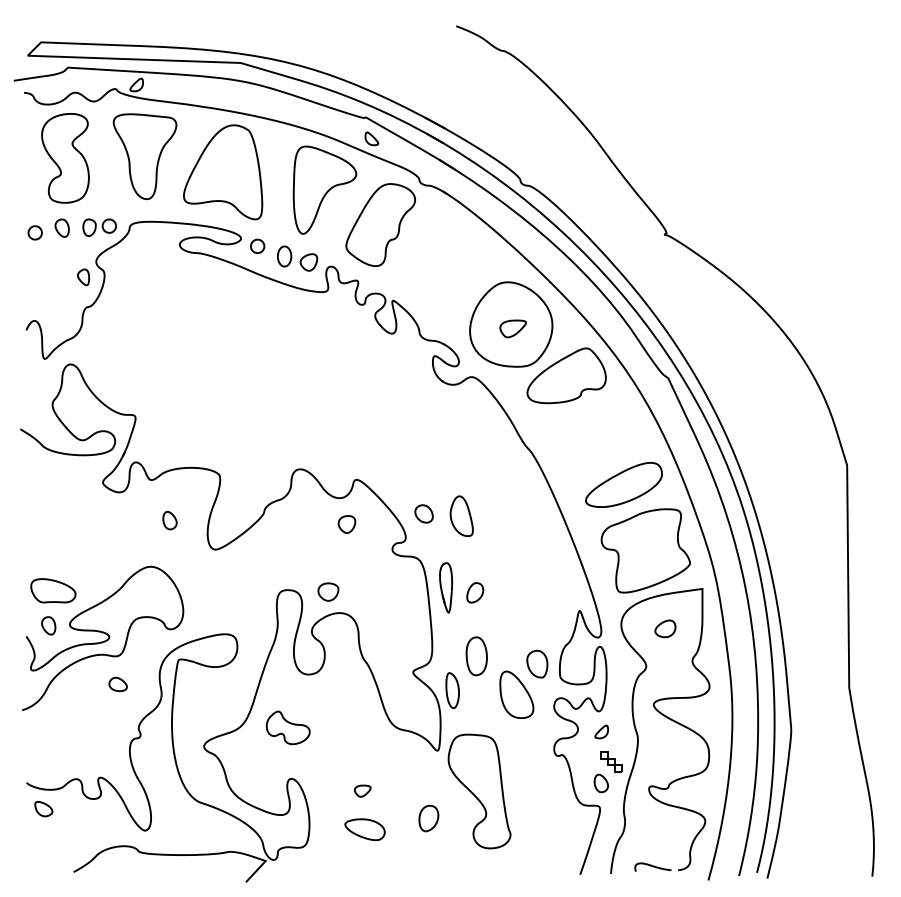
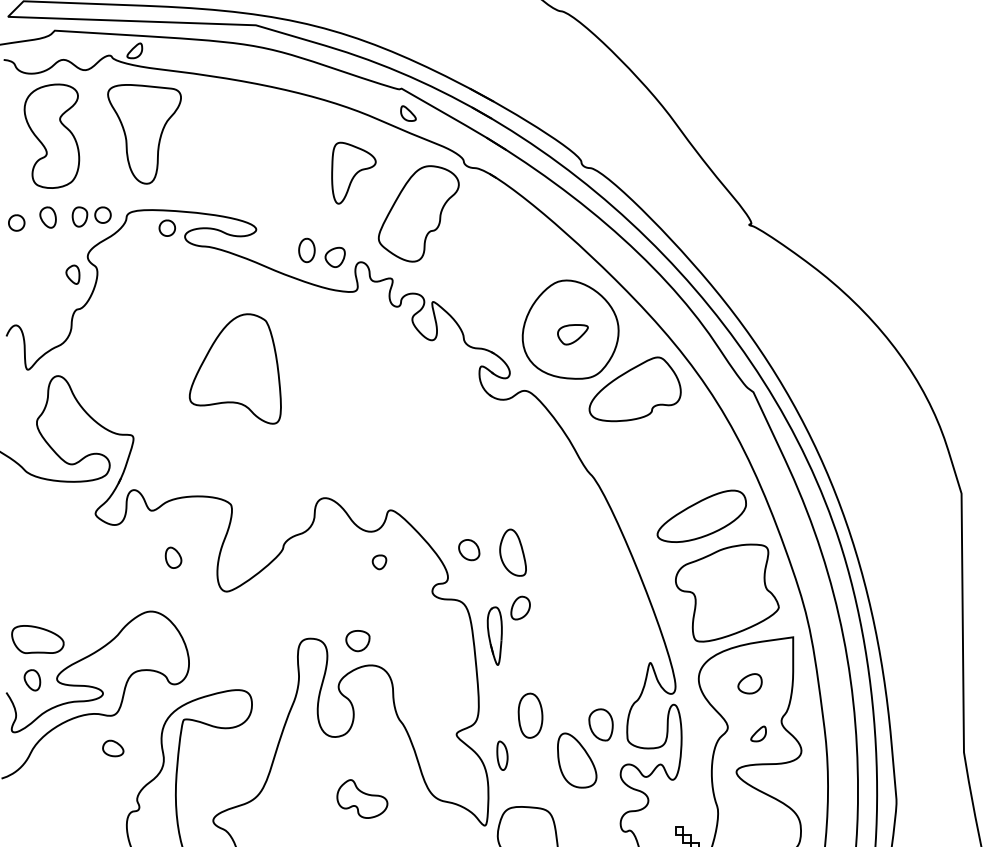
part: (223, 172) -> (235, 369), moved
part: (324, 189) -> (353, 172), size x0.6
part: (257, 245) -> (167, 227), moved
part: (346, 524) -> (378, 562), size x0.7
part: (475, 592) -> (520, 607), moved
part: (452, 690) -> (502, 755), size x0.7
part: (287, 727) -> (361, 798), moved
part: (601, 731) -> (758, 733), moved

